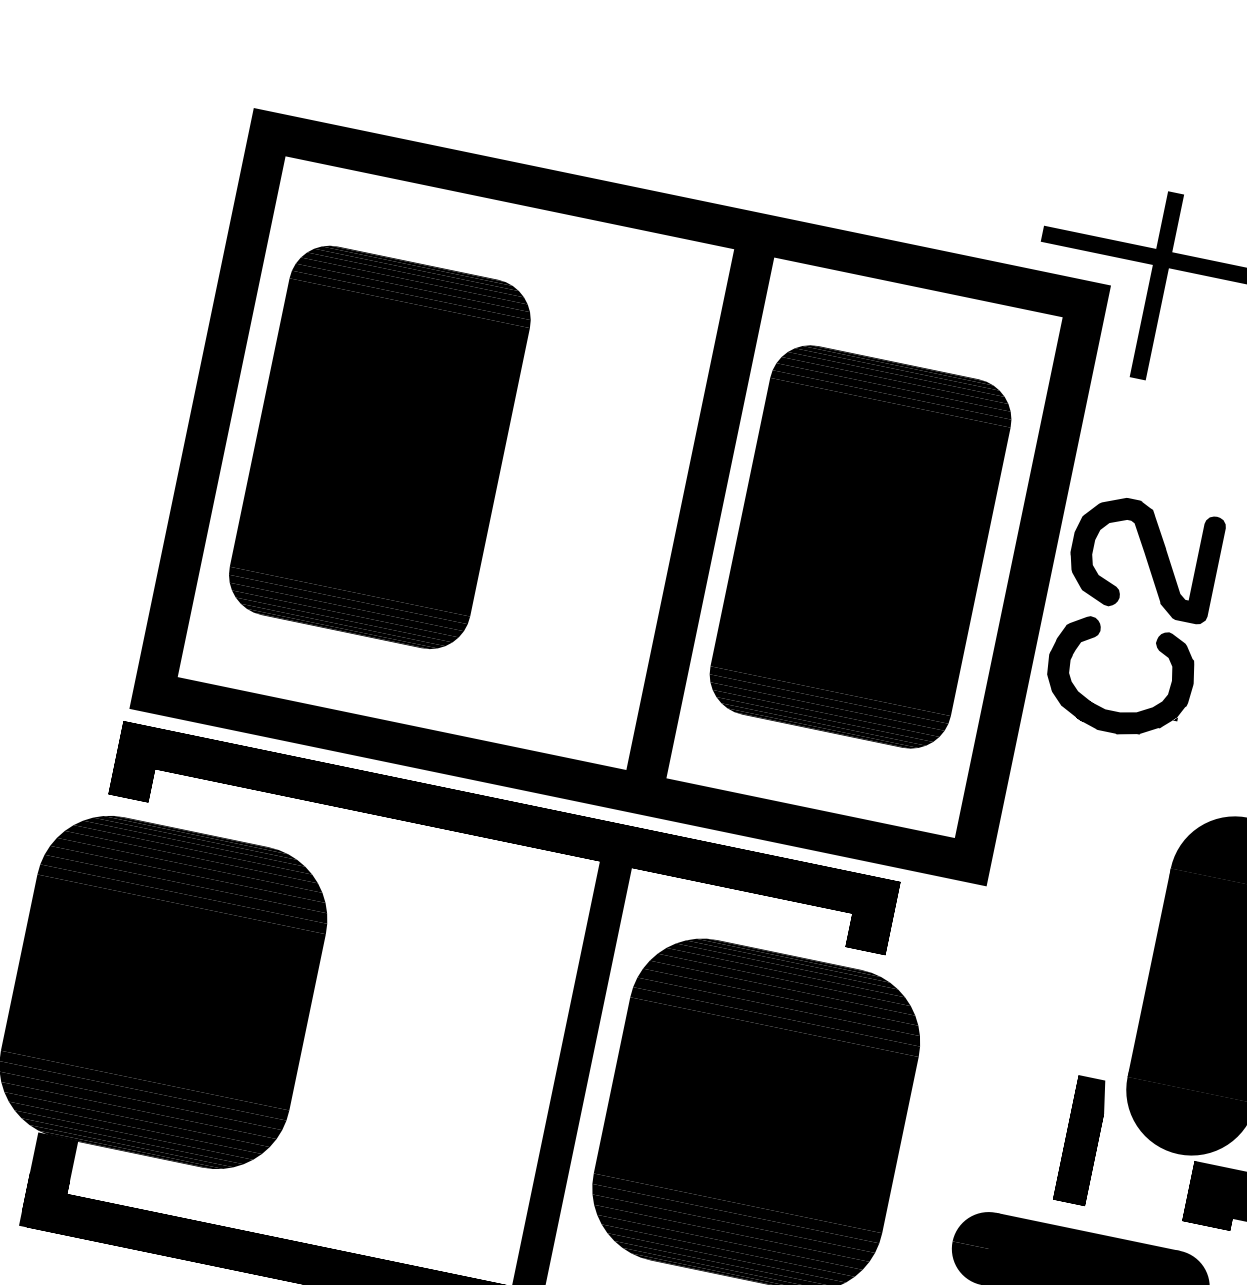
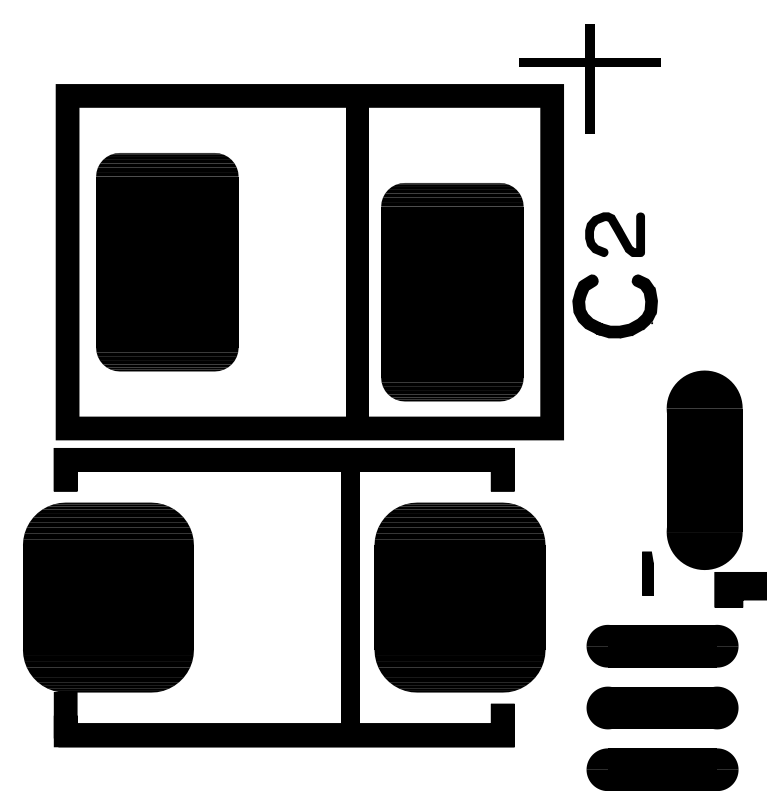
part: (860, 547) -> (452, 292), moved
part: (1143, 556) -> (614, 234), size x0.7
part: (1080, 1140) -> (647, 573), size x0.6

